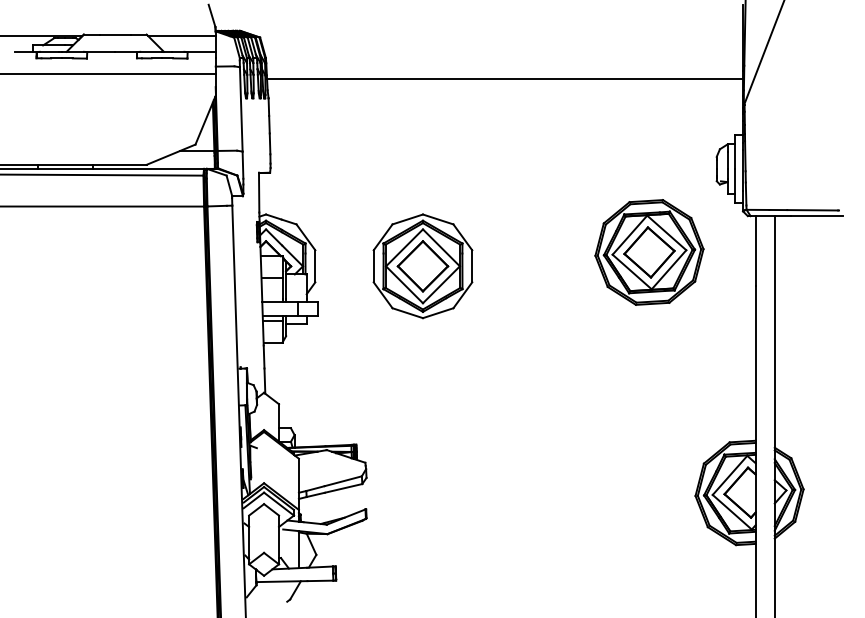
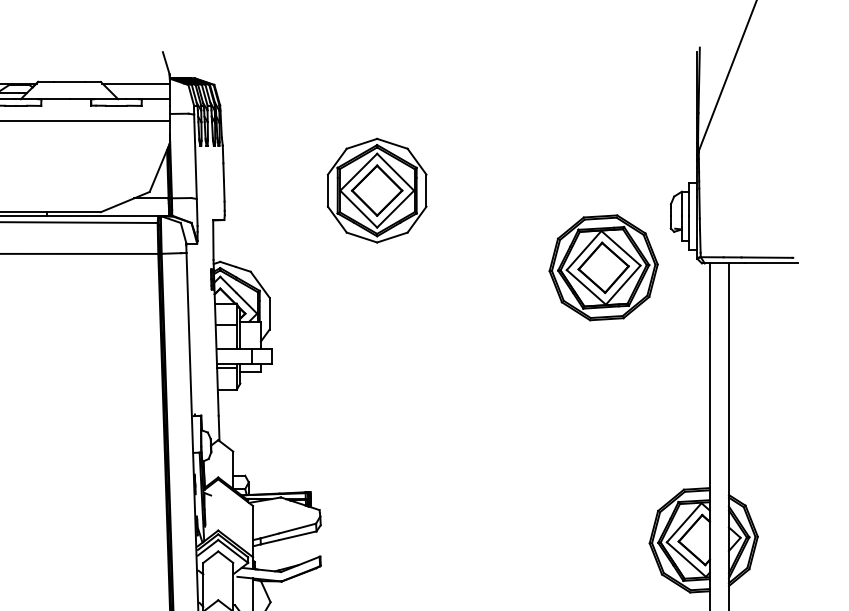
line: (505, 79) -> (459, 126), removed
part: (649, 252) -> (603, 267), moved
part: (422, 266) -> (376, 190), moved

